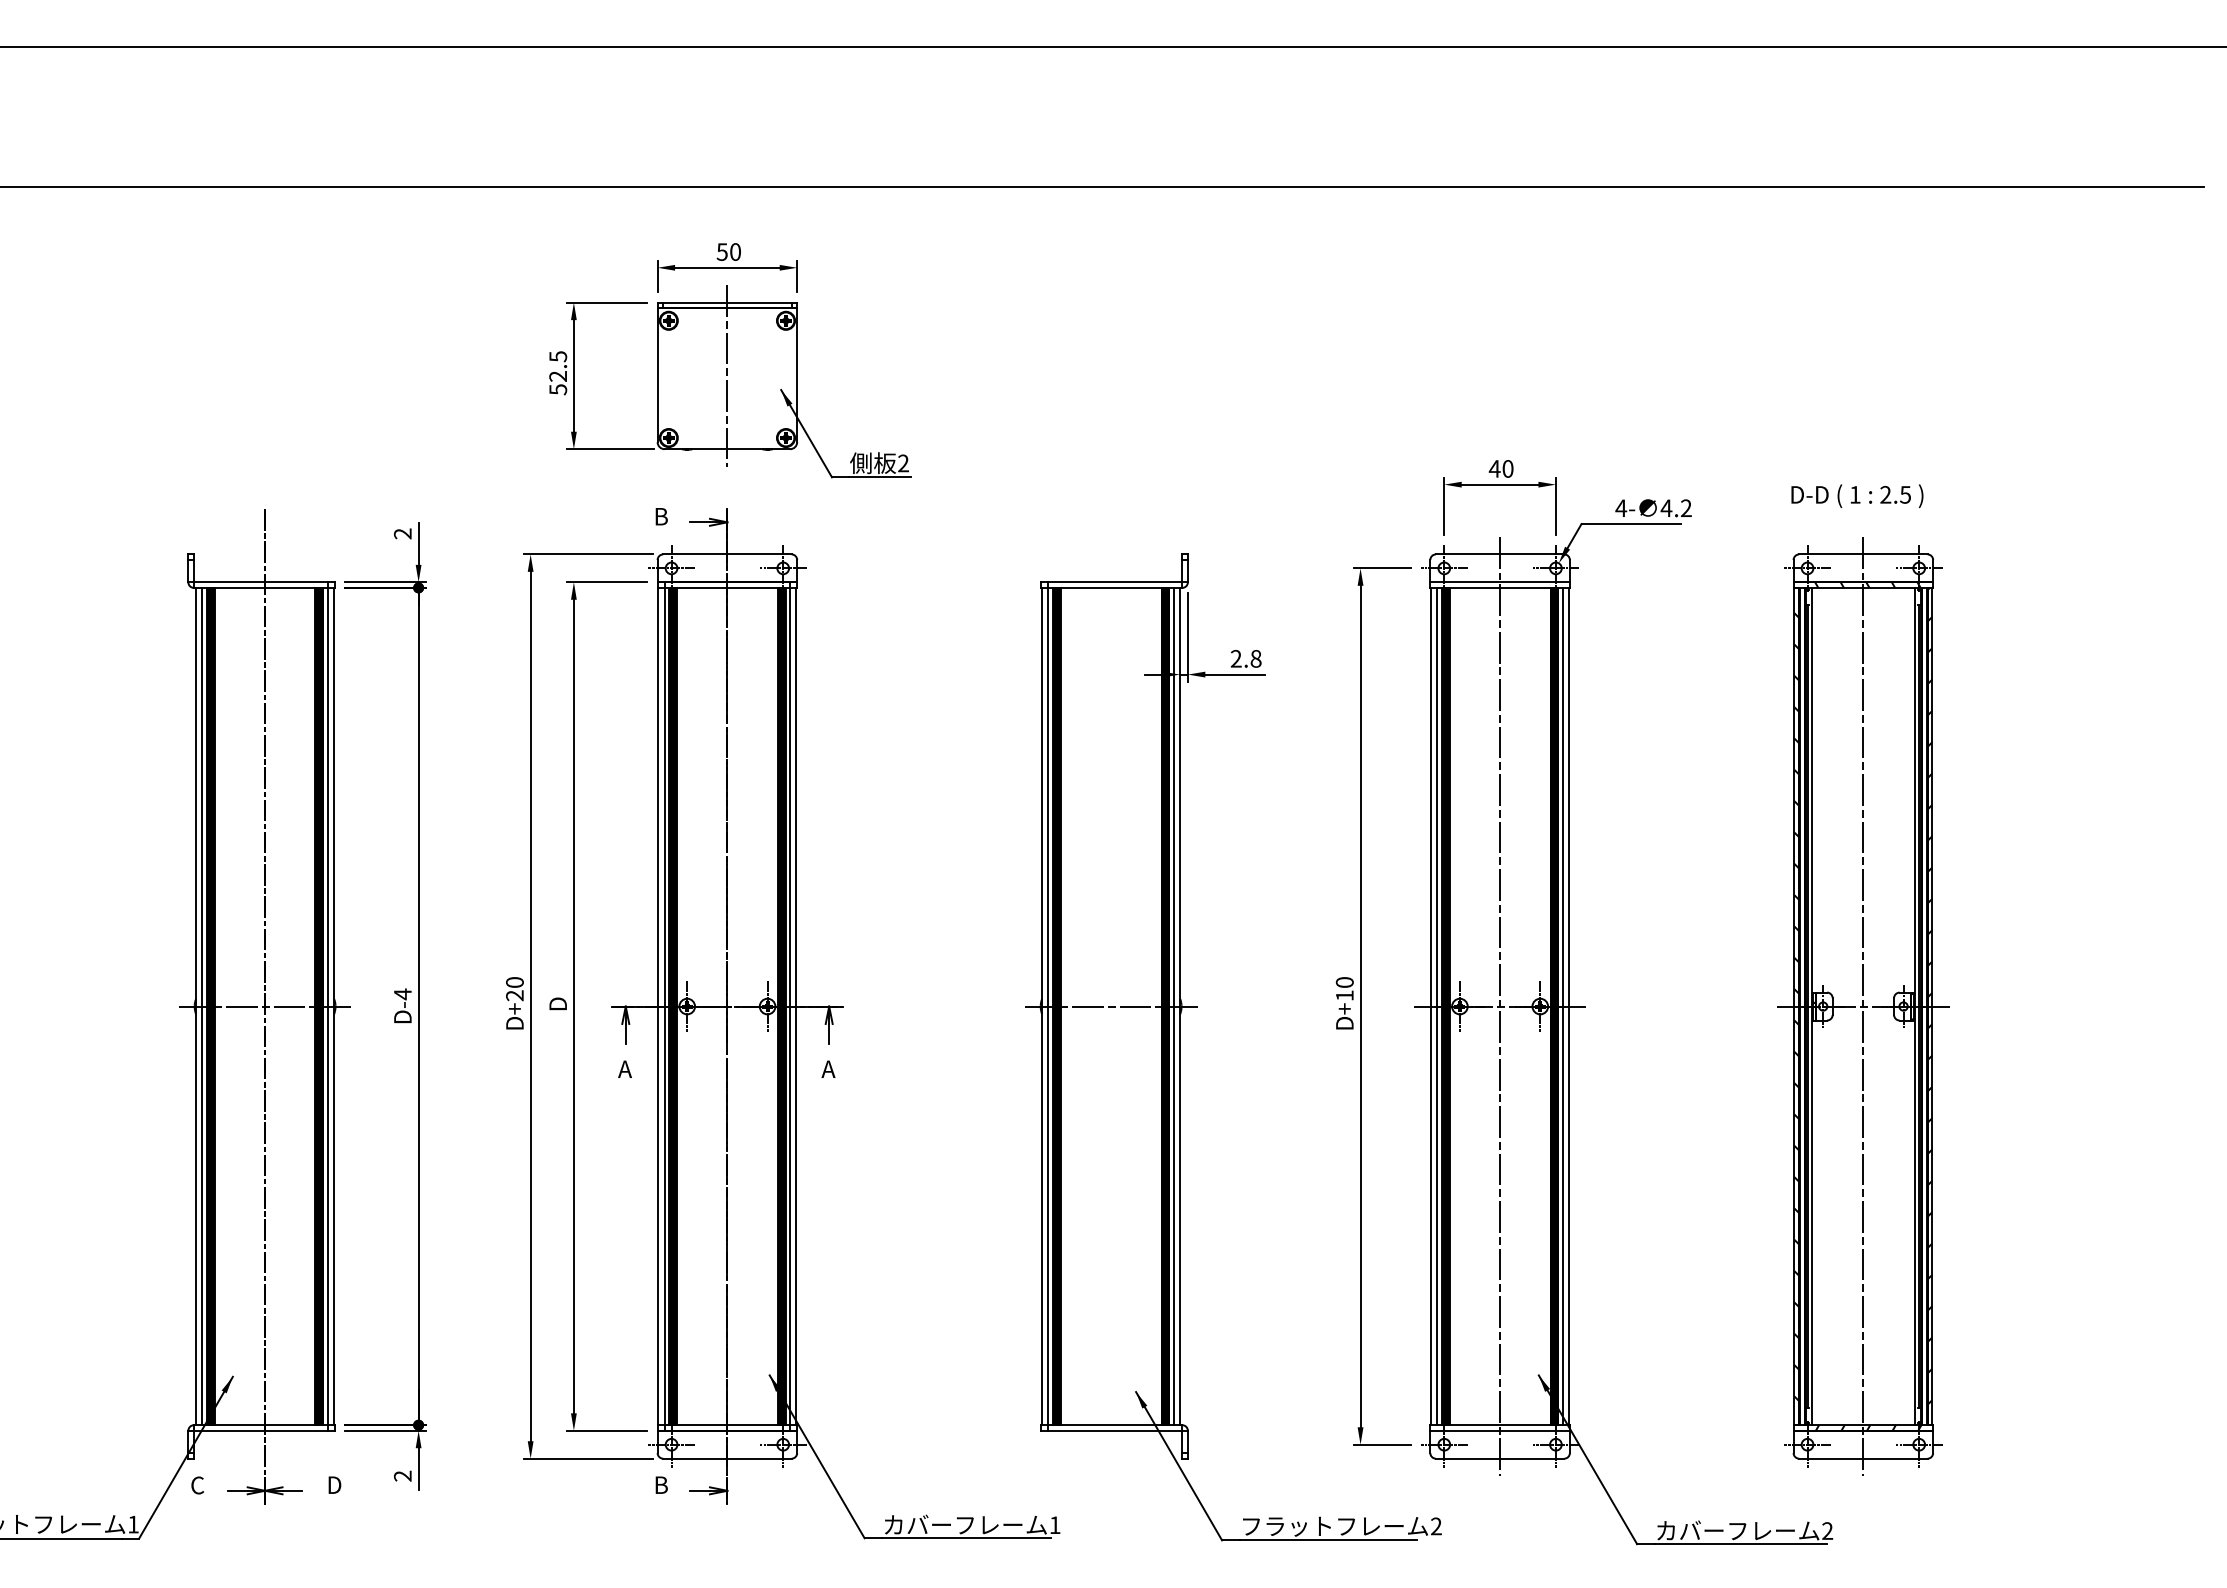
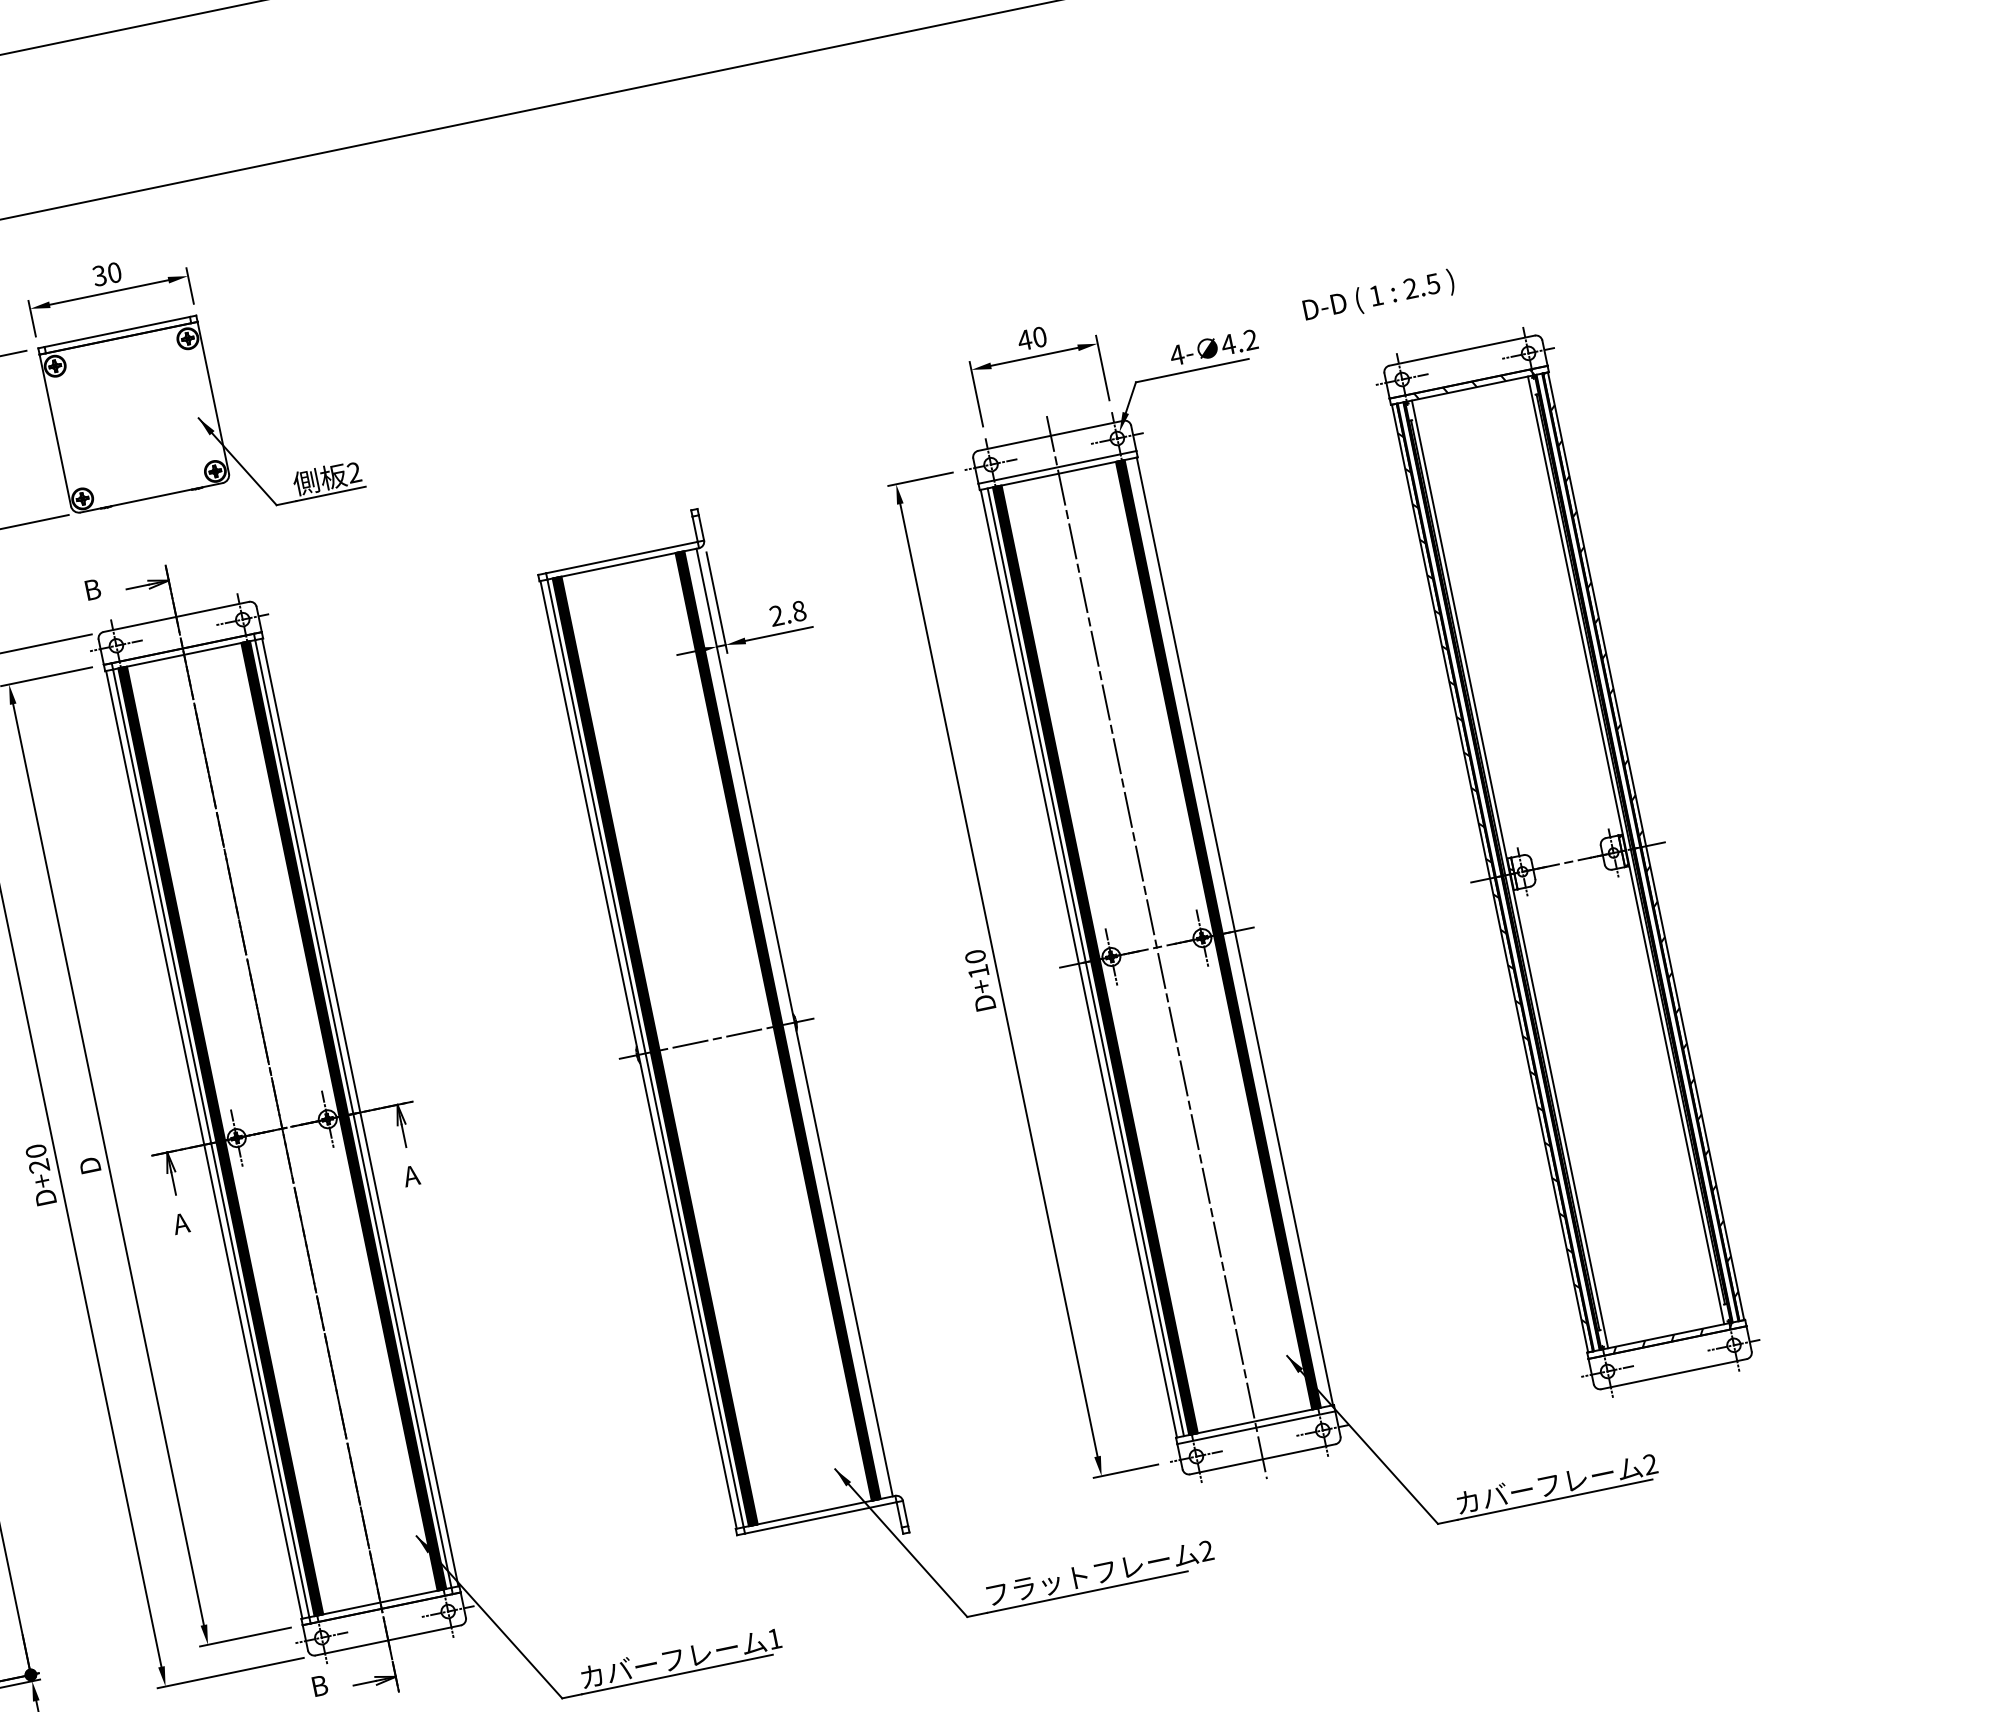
text: (722, 251) -> (99, 275), 50 -> 30
line: (727, 375) -> (134, 414), removed
text: (1857, 495) -> (1378, 295), moved
line: (1173, 1006) -> (787, 1024), removed
line: (1562, 1006) -> (1227, 932), removed
line: (1863, 1006) -> (1568, 862), removed

